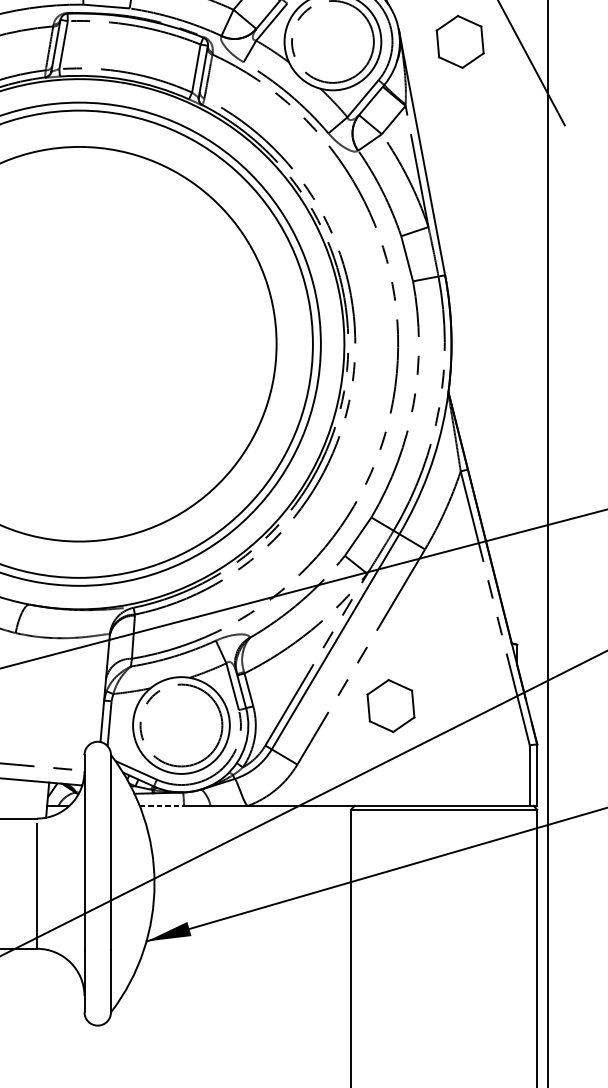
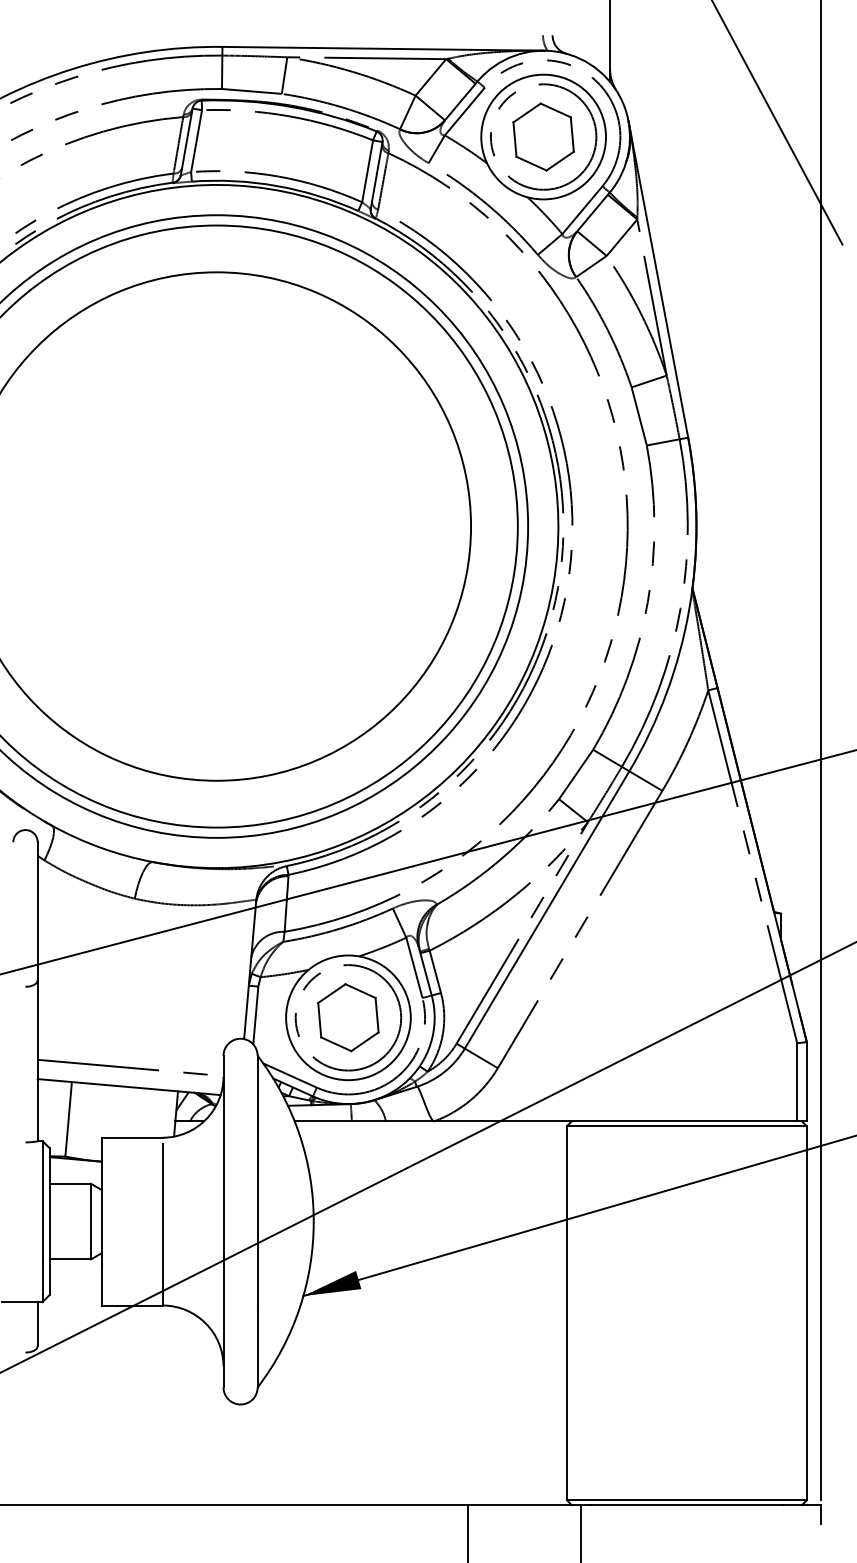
part: (460, 41) -> (543, 136), moved
part: (391, 705) -> (348, 1017), moved
line: (162, 805) -> (323, 1121), dashed -> solid

